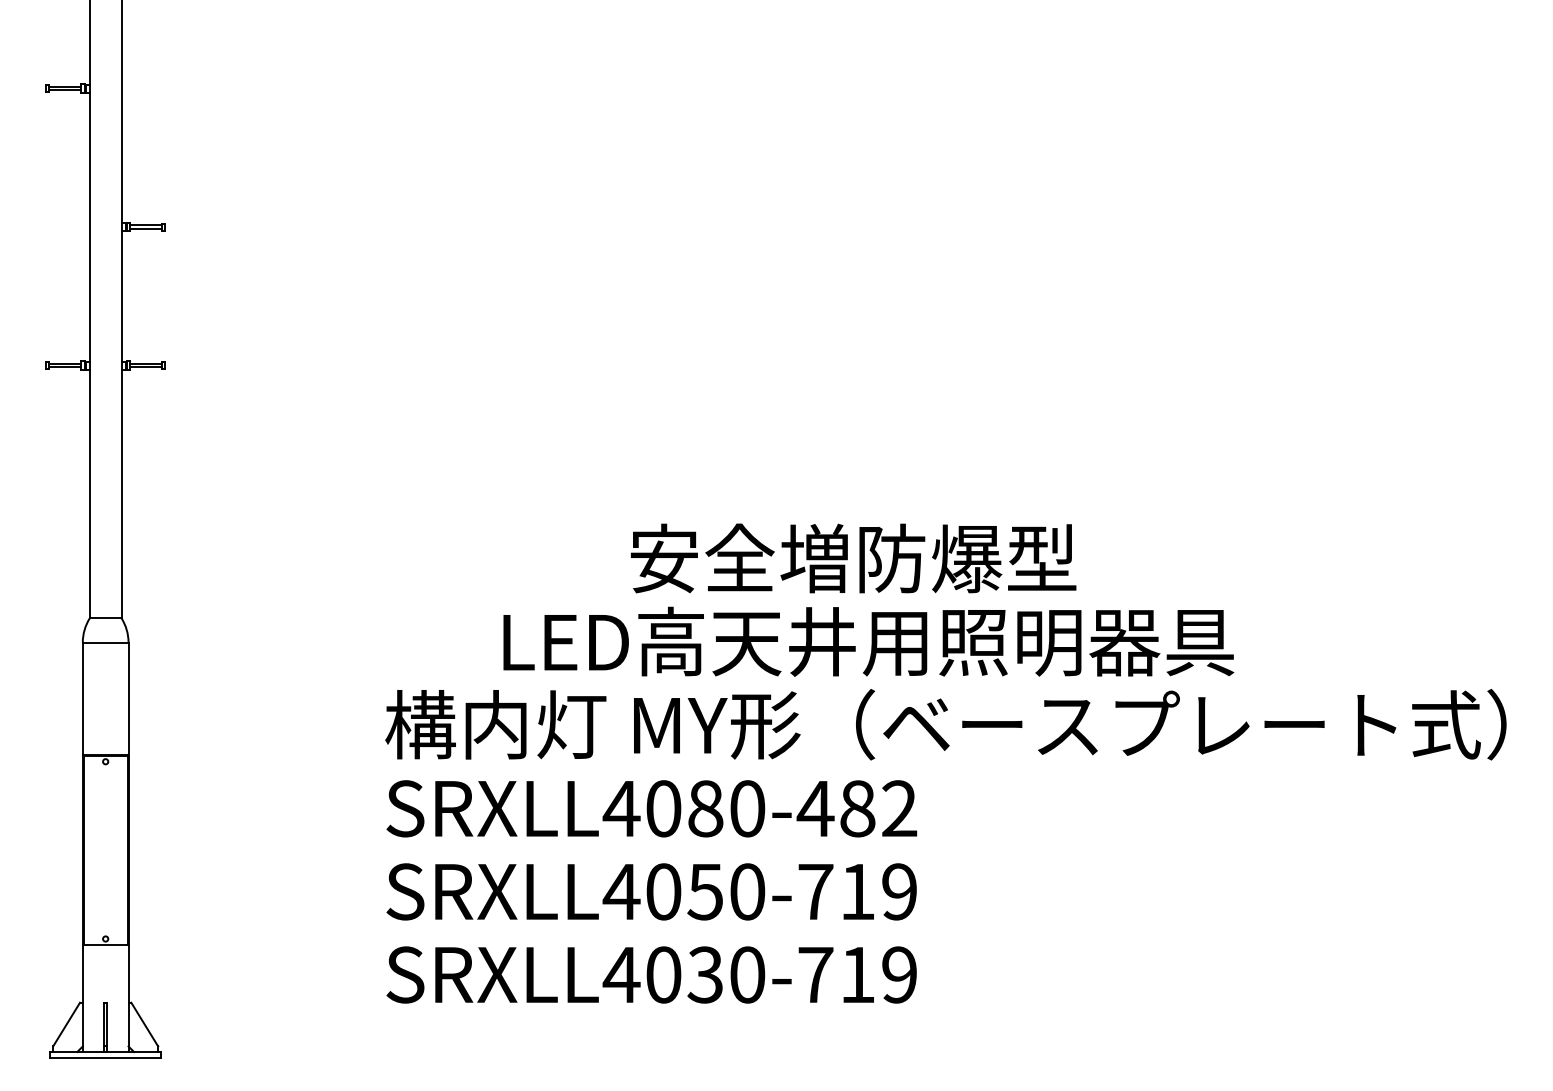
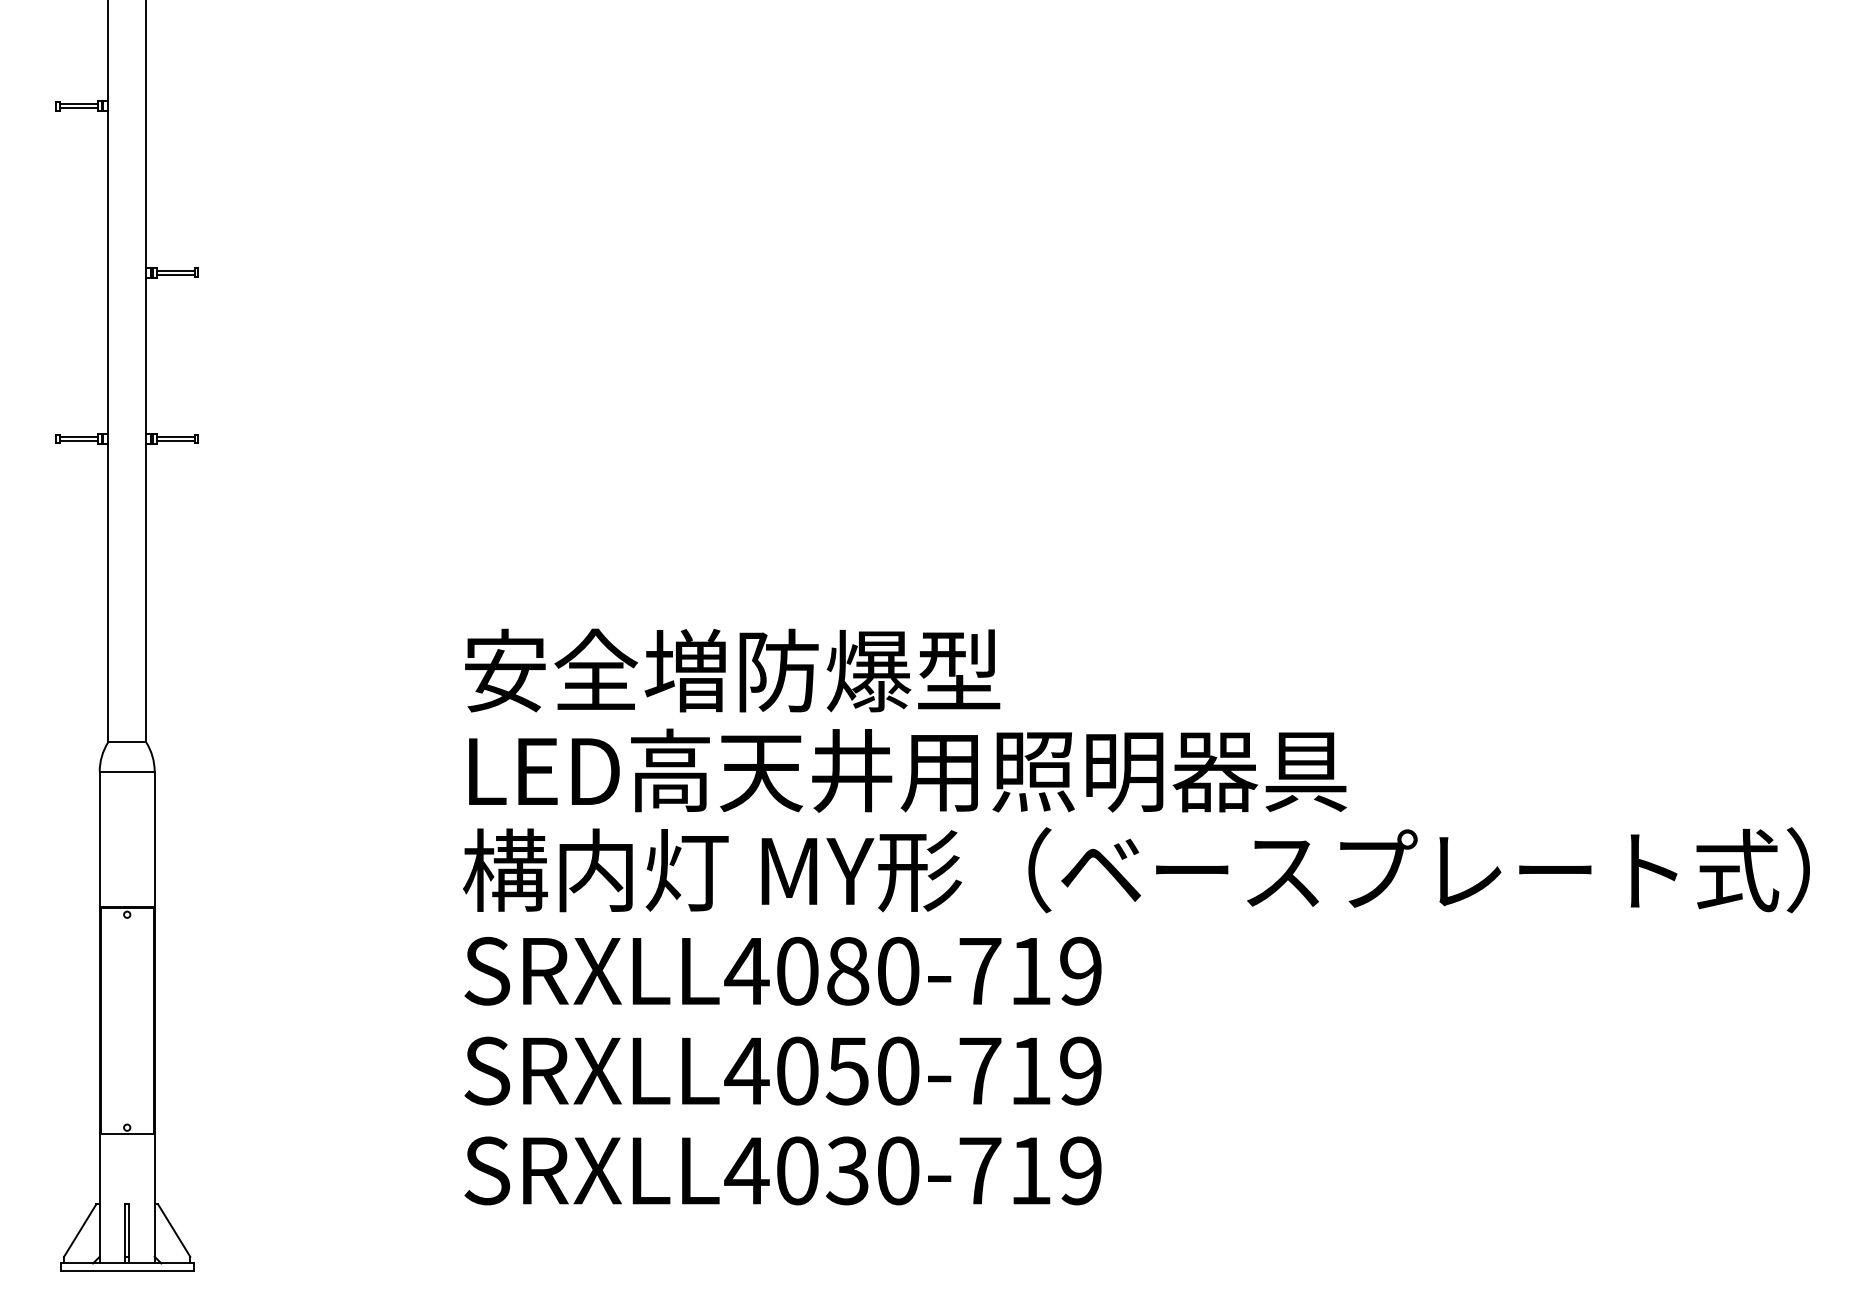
text: (853, 558) -> (732, 670), moved
text: (868, 641) -> (907, 770), moved
text: (856, 808) -> (1029, 971), SRXLL4080-482 -> SRXLL4080-719

